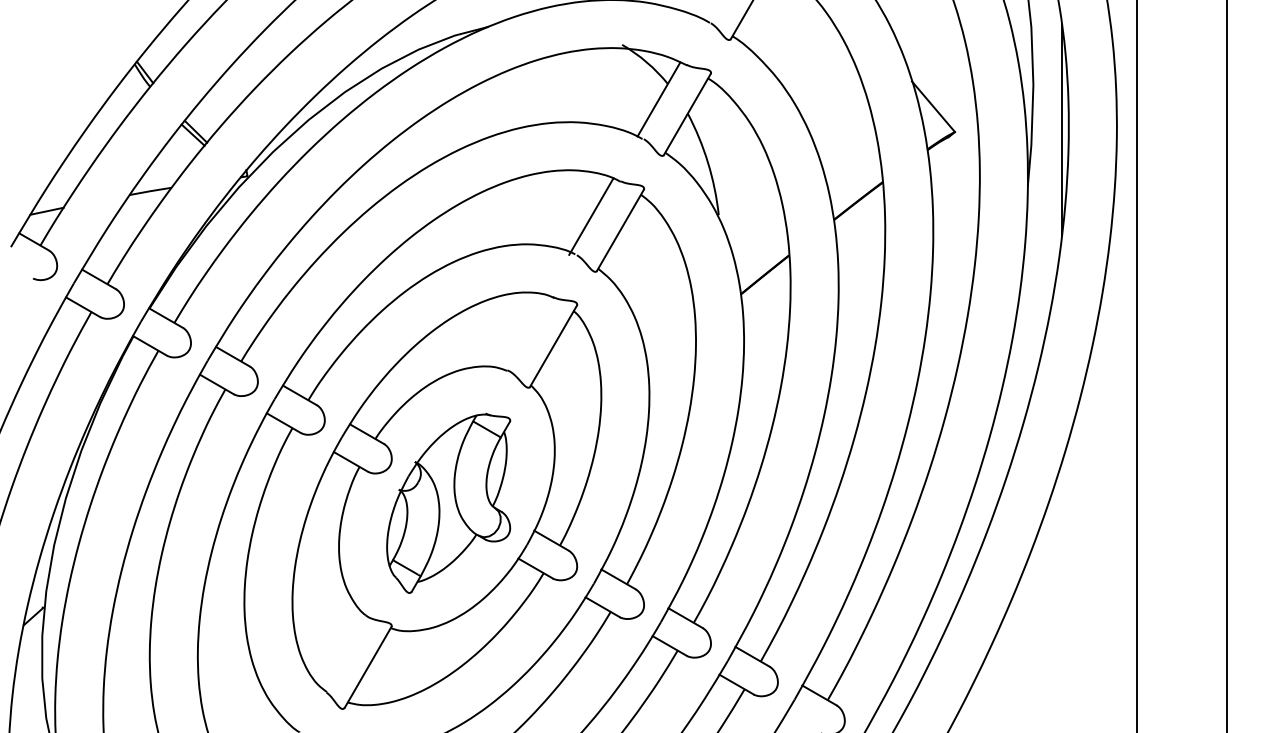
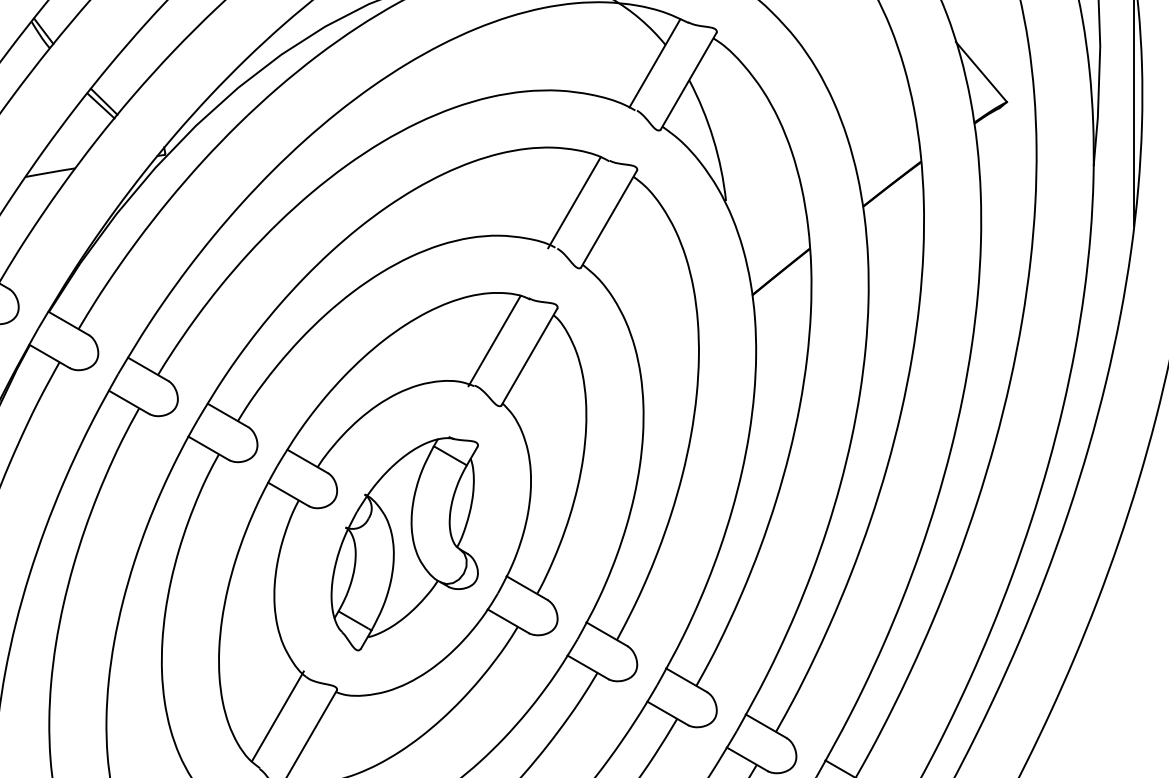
line: (524, 332) -> (494, 340), added
line: (341, 648) -> (277, 716), added

